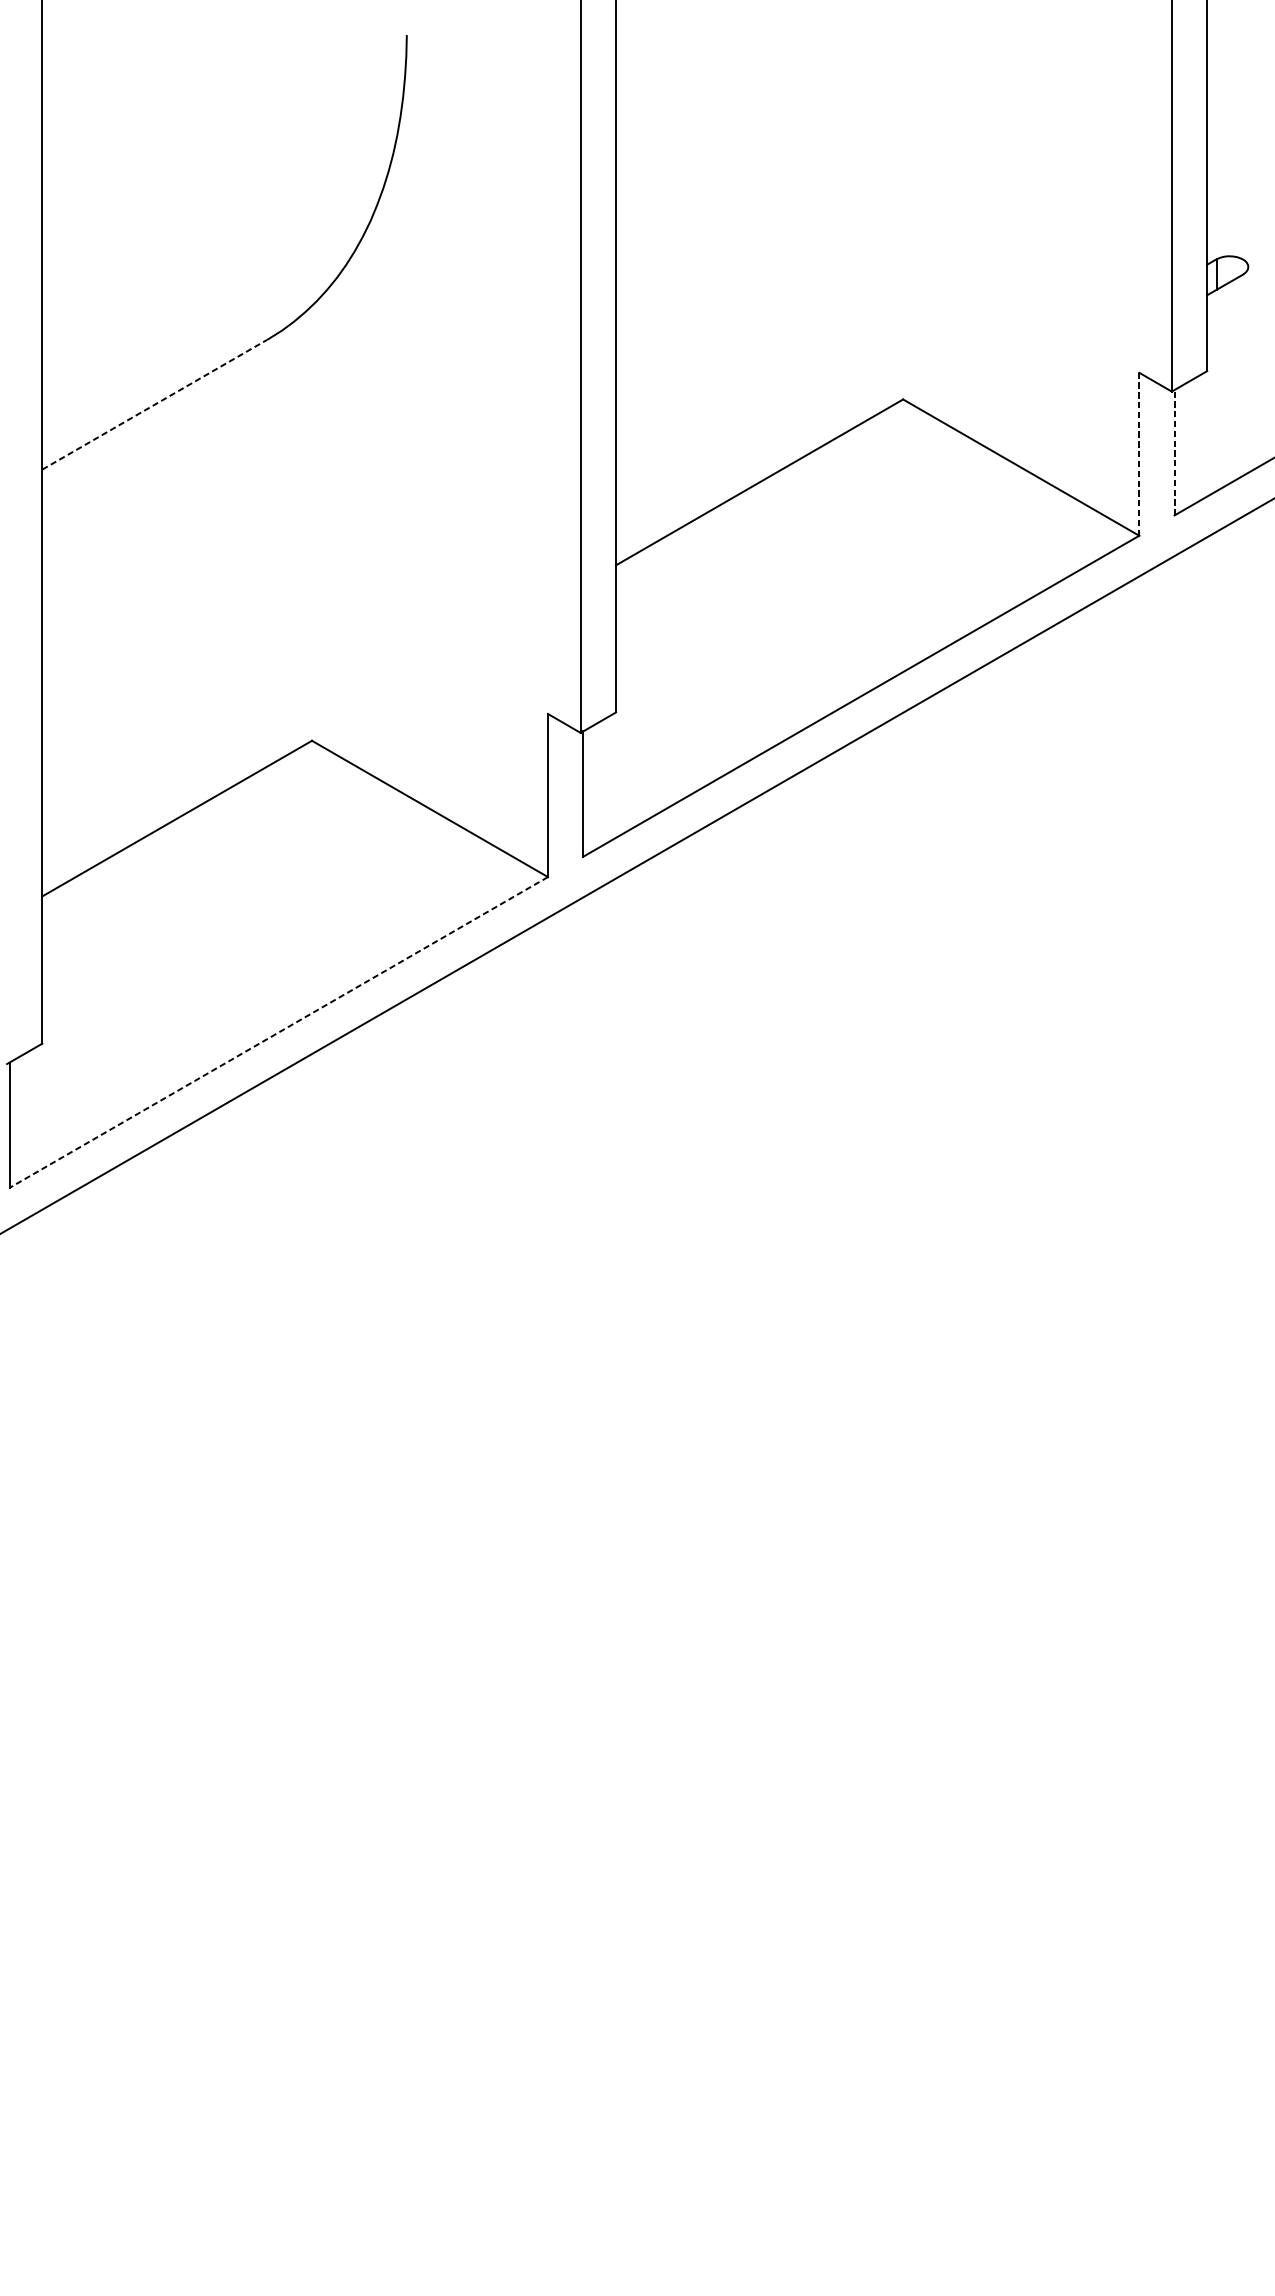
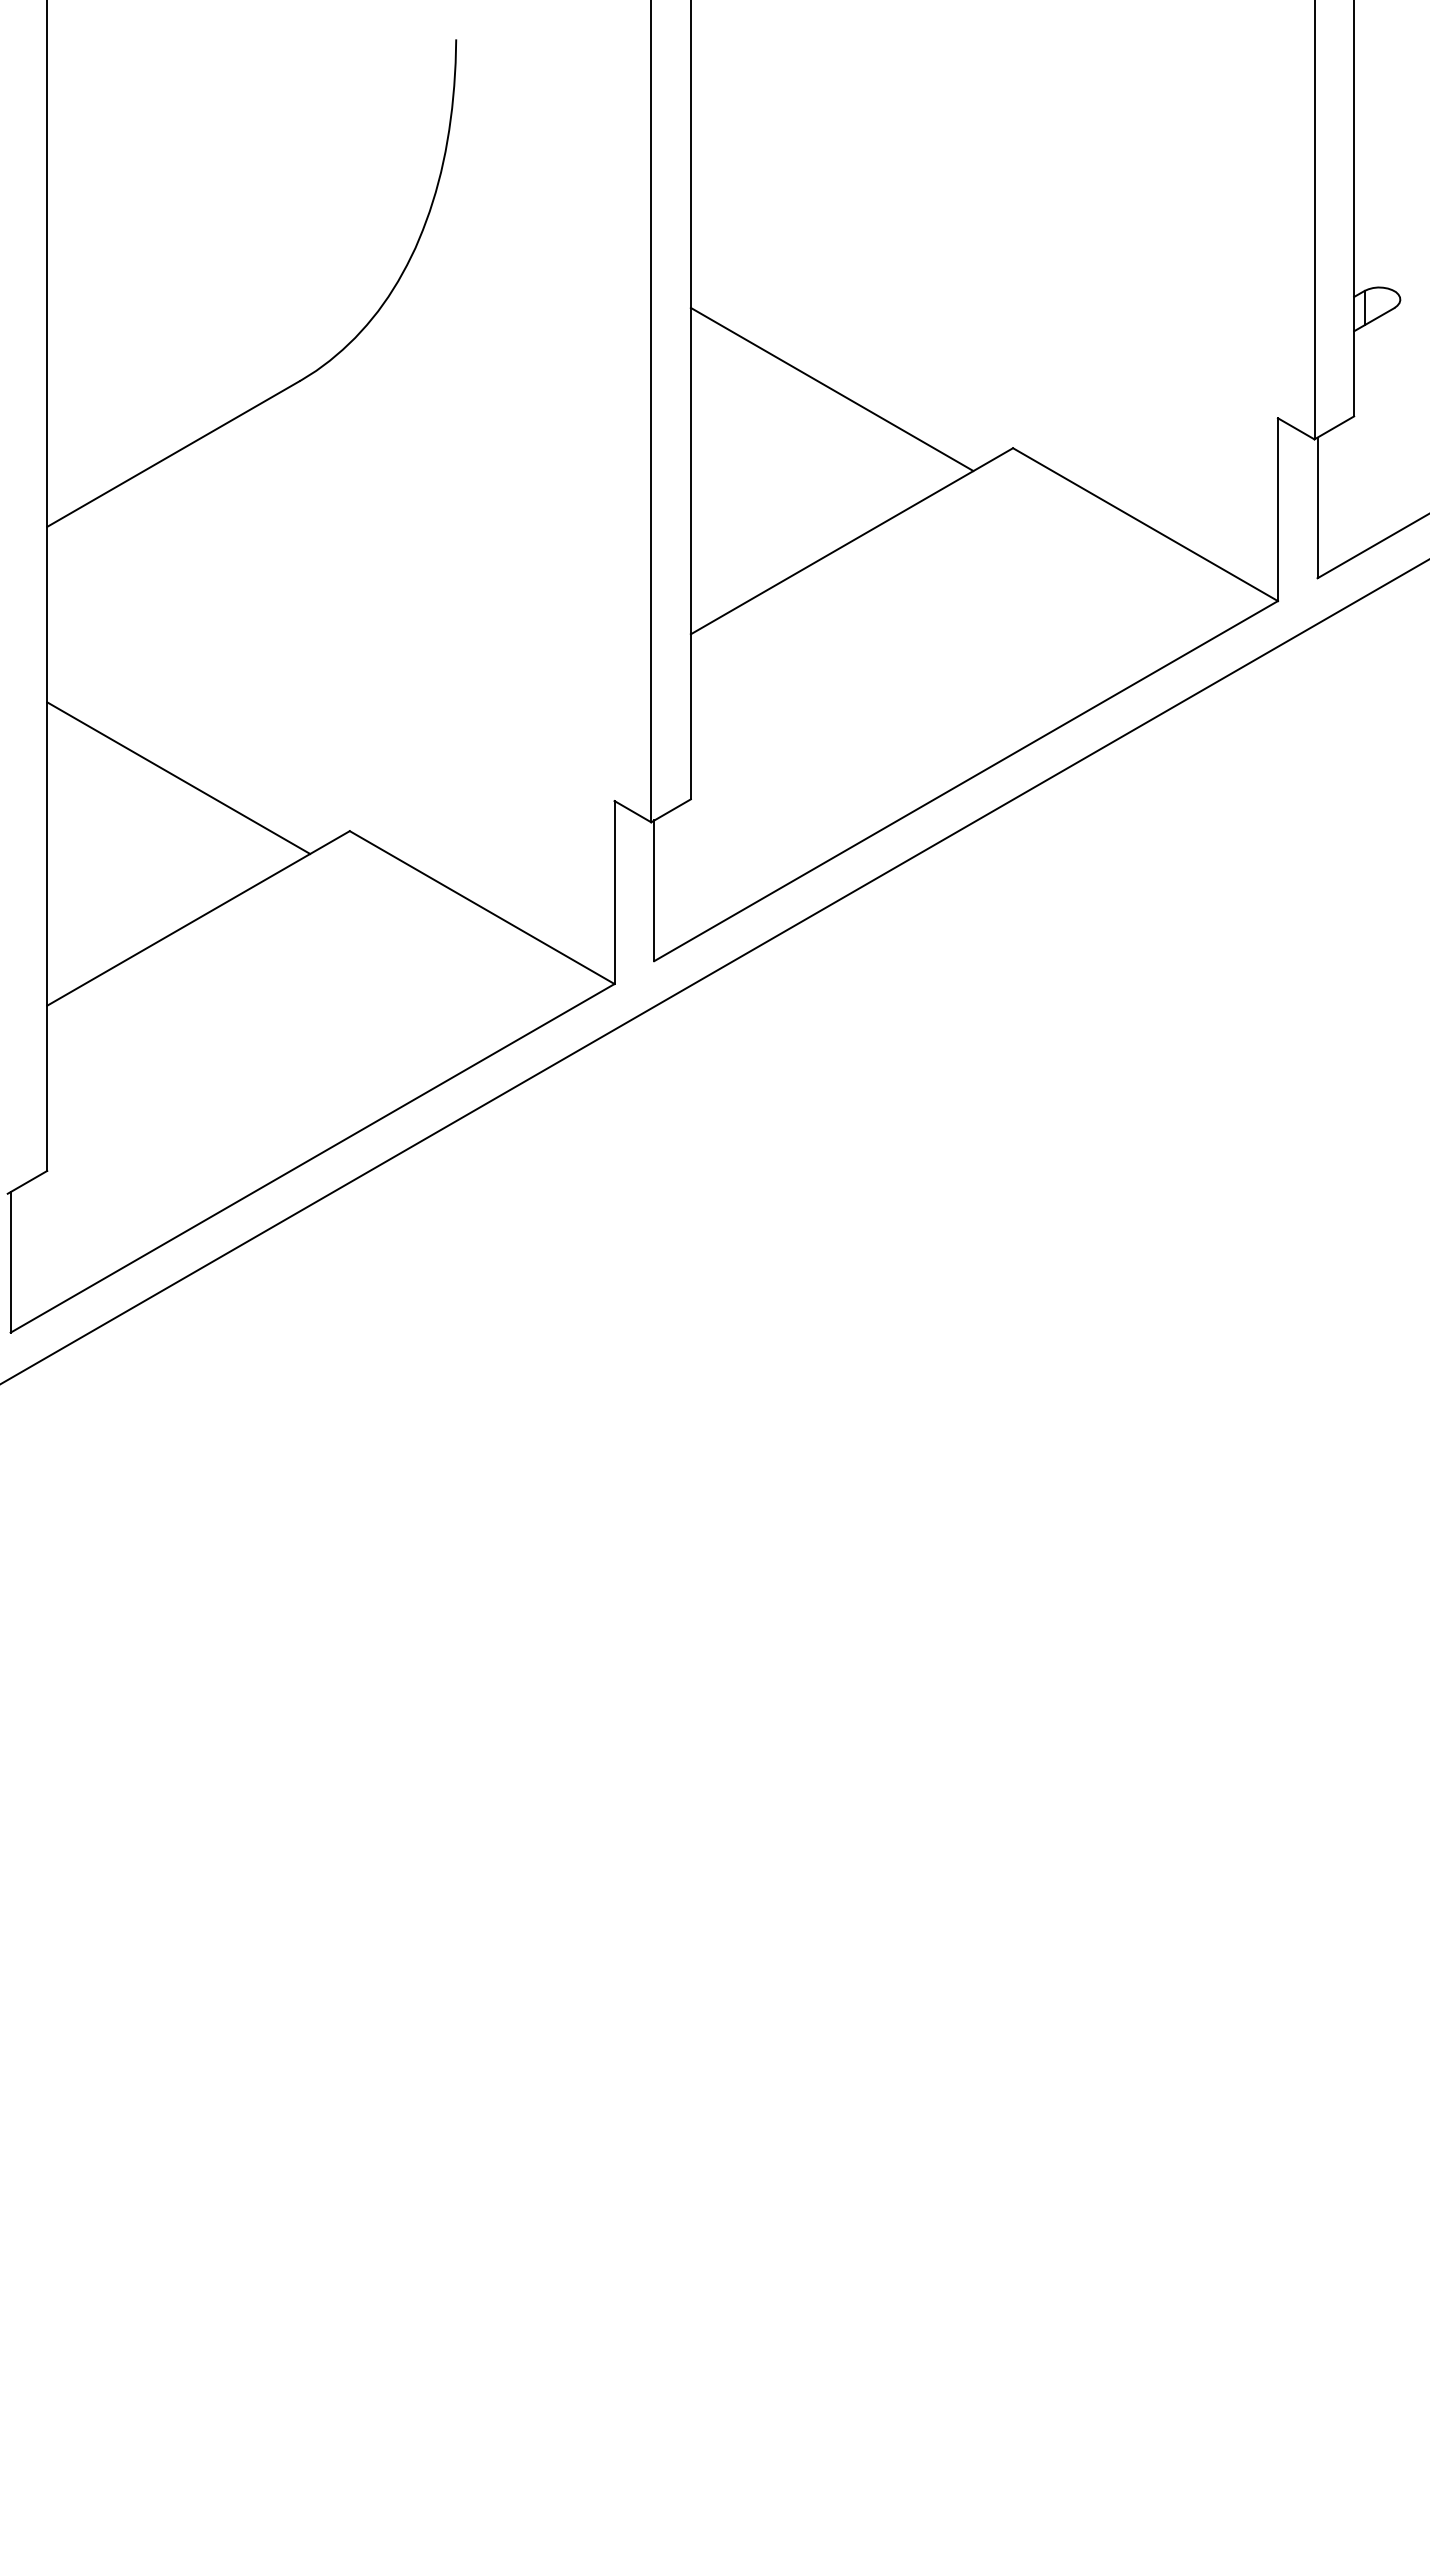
line: (741, 347) -> (831, 389), added
line: (154, 405) -> (173, 454), dashed -> solid
line: (1174, 452) -> (1317, 507), dashed -> solid
line: (1138, 454) -> (1277, 509), dashed -> solid
line: (159, 692) -> (178, 777), added
line: (278, 1032) -> (312, 1158), dashed -> solid

